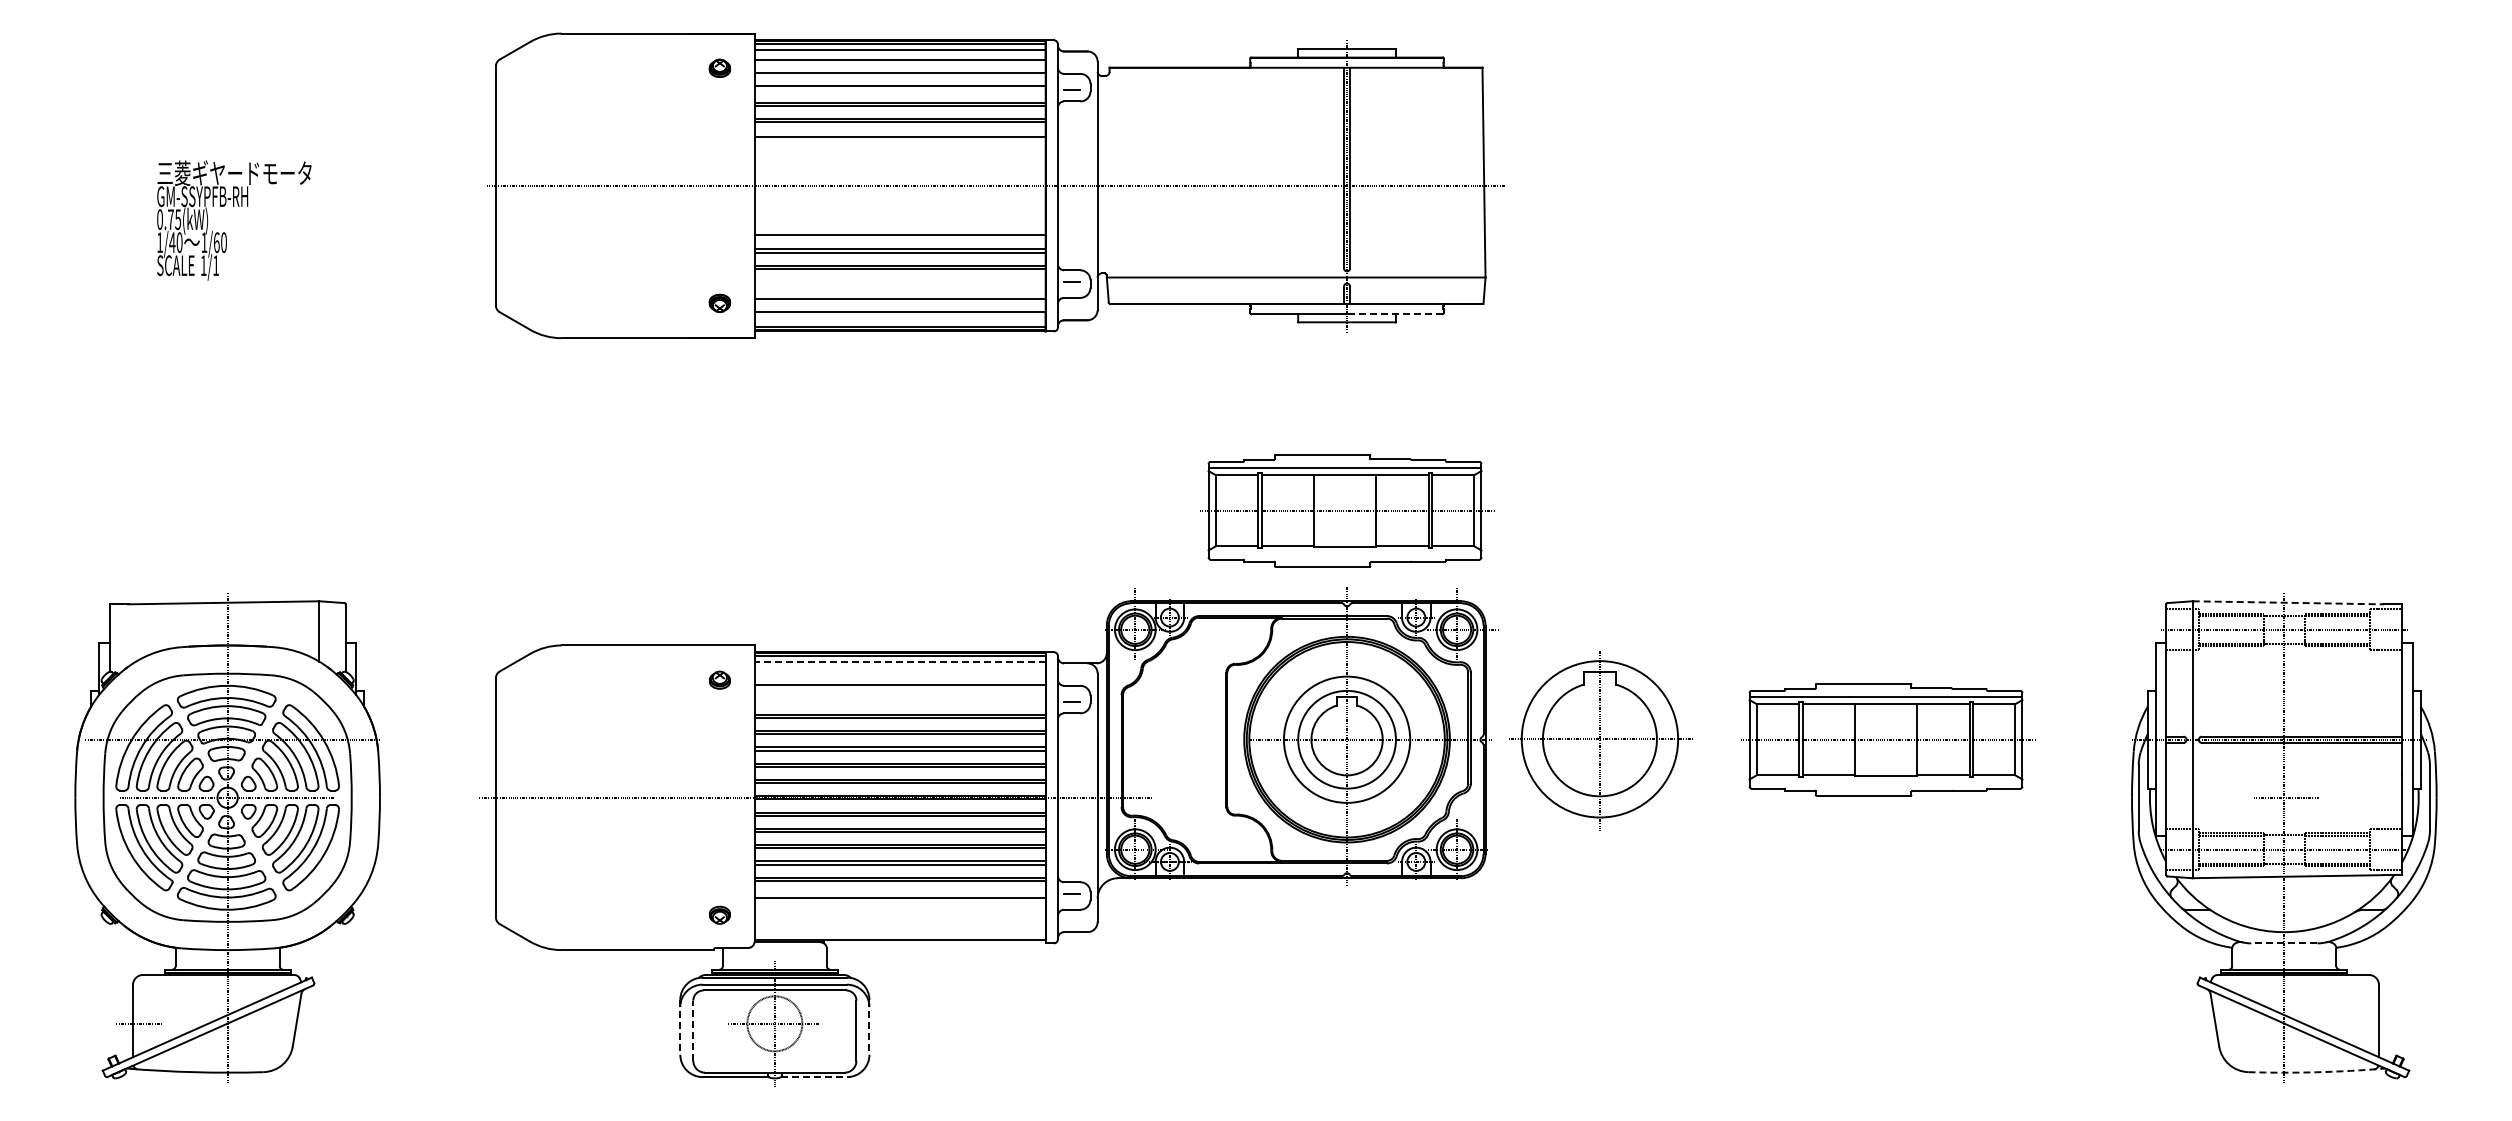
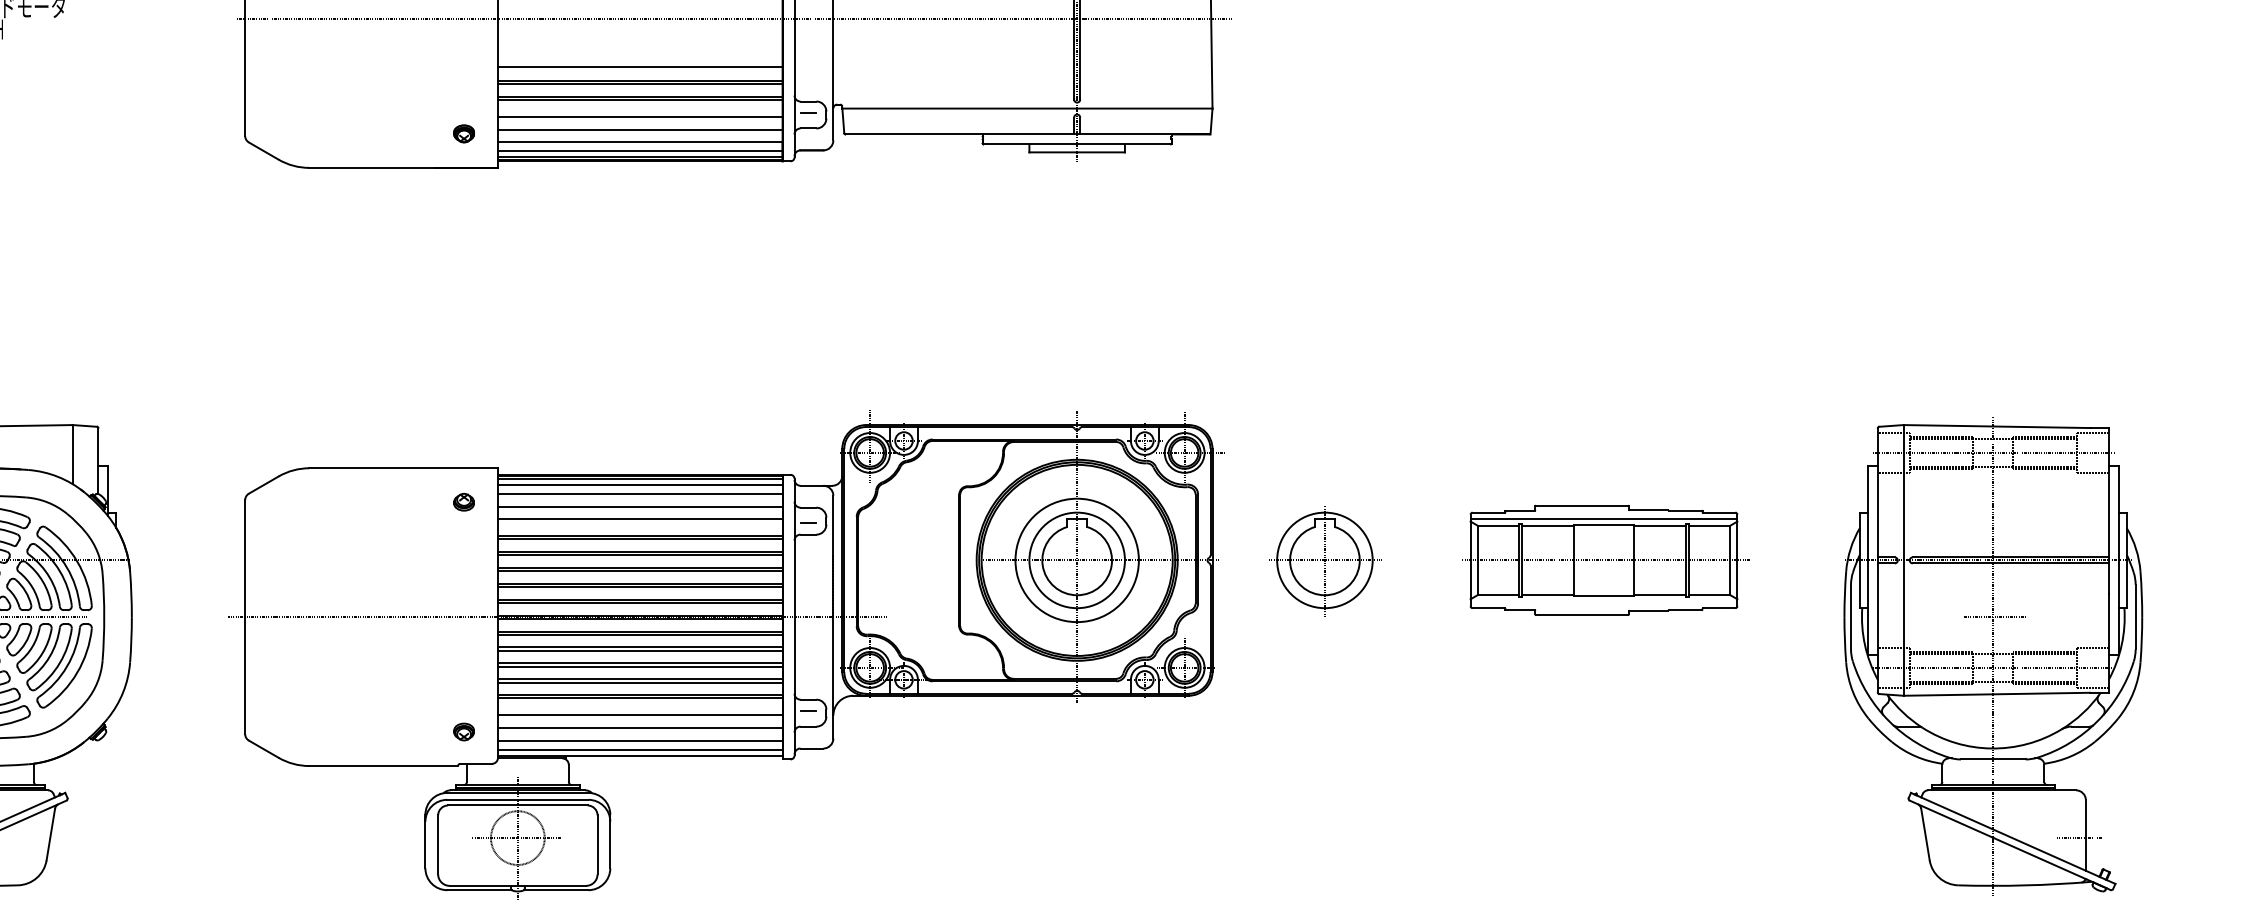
line: (899, 286) -> (639, 117), added
line: (1395, 314) -> (1124, 144), dashed -> solid
line: (899, 321) -> (639, 151), added
part: (1347, 510) -> (1077, 336), removed
line: (2288, 602) -> (1997, 426), dashed -> solid
line: (900, 662) -> (640, 484), dashed -> solid
line: (899, 671) -> (639, 493), added
line: (899, 697) -> (639, 519), added
part: (1601, 740) -> (1325, 561), size x0.62
line: (899, 910) -> (639, 727), added
line: (899, 924) -> (639, 741), added
line: (899, 933) -> (639, 749), added
line: (2283, 943) -> (1992, 759), dashed -> solid
line: (2372, 1023) -> (2079, 837), added
line: (680, 1027) -> (425, 841), dashed -> solid
line: (869, 1027) -> (610, 841), dashed -> solid
line: (693, 1030) -> (438, 844), dashed -> solid
arc: (2316, 1072) -> (2024, 885), dashed -> solid
line: (814, 1077) -> (556, 890), dashed -> solid

